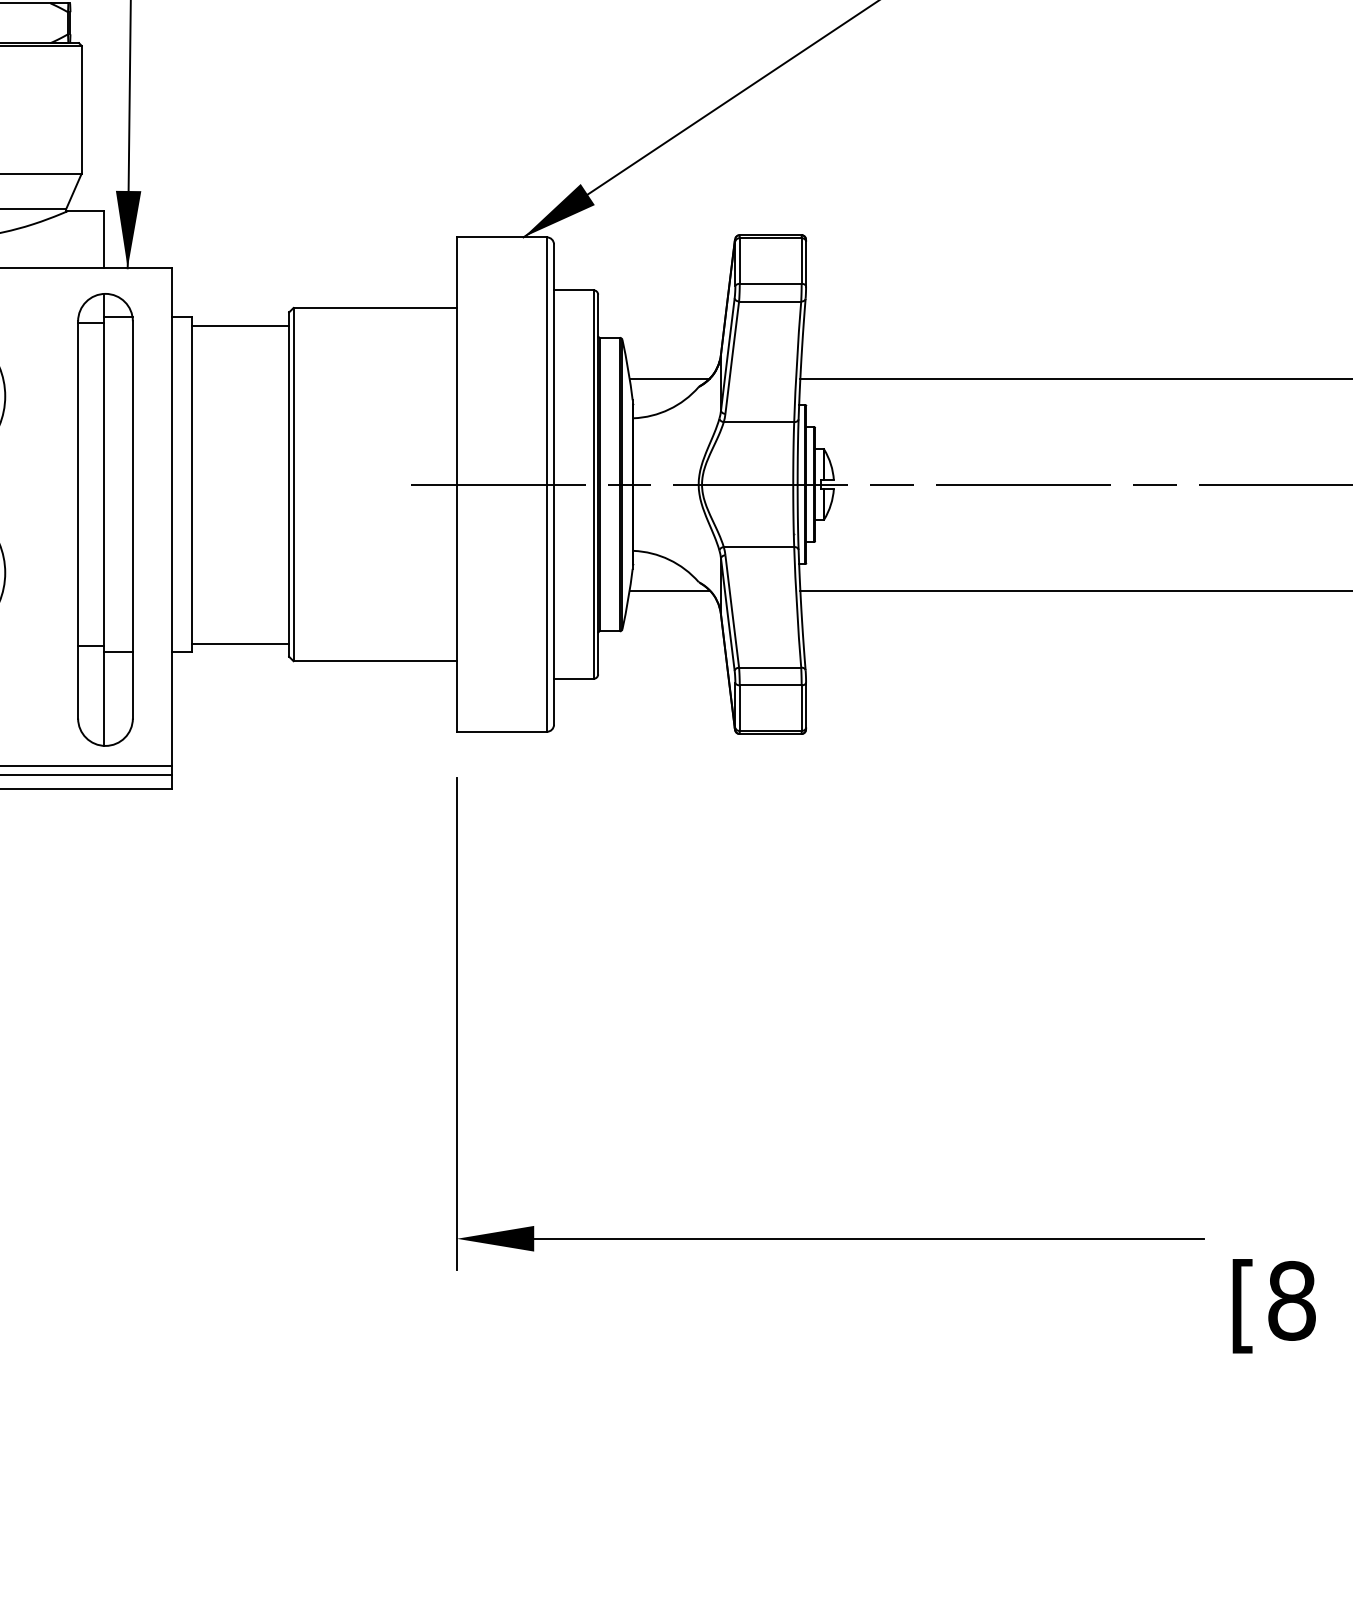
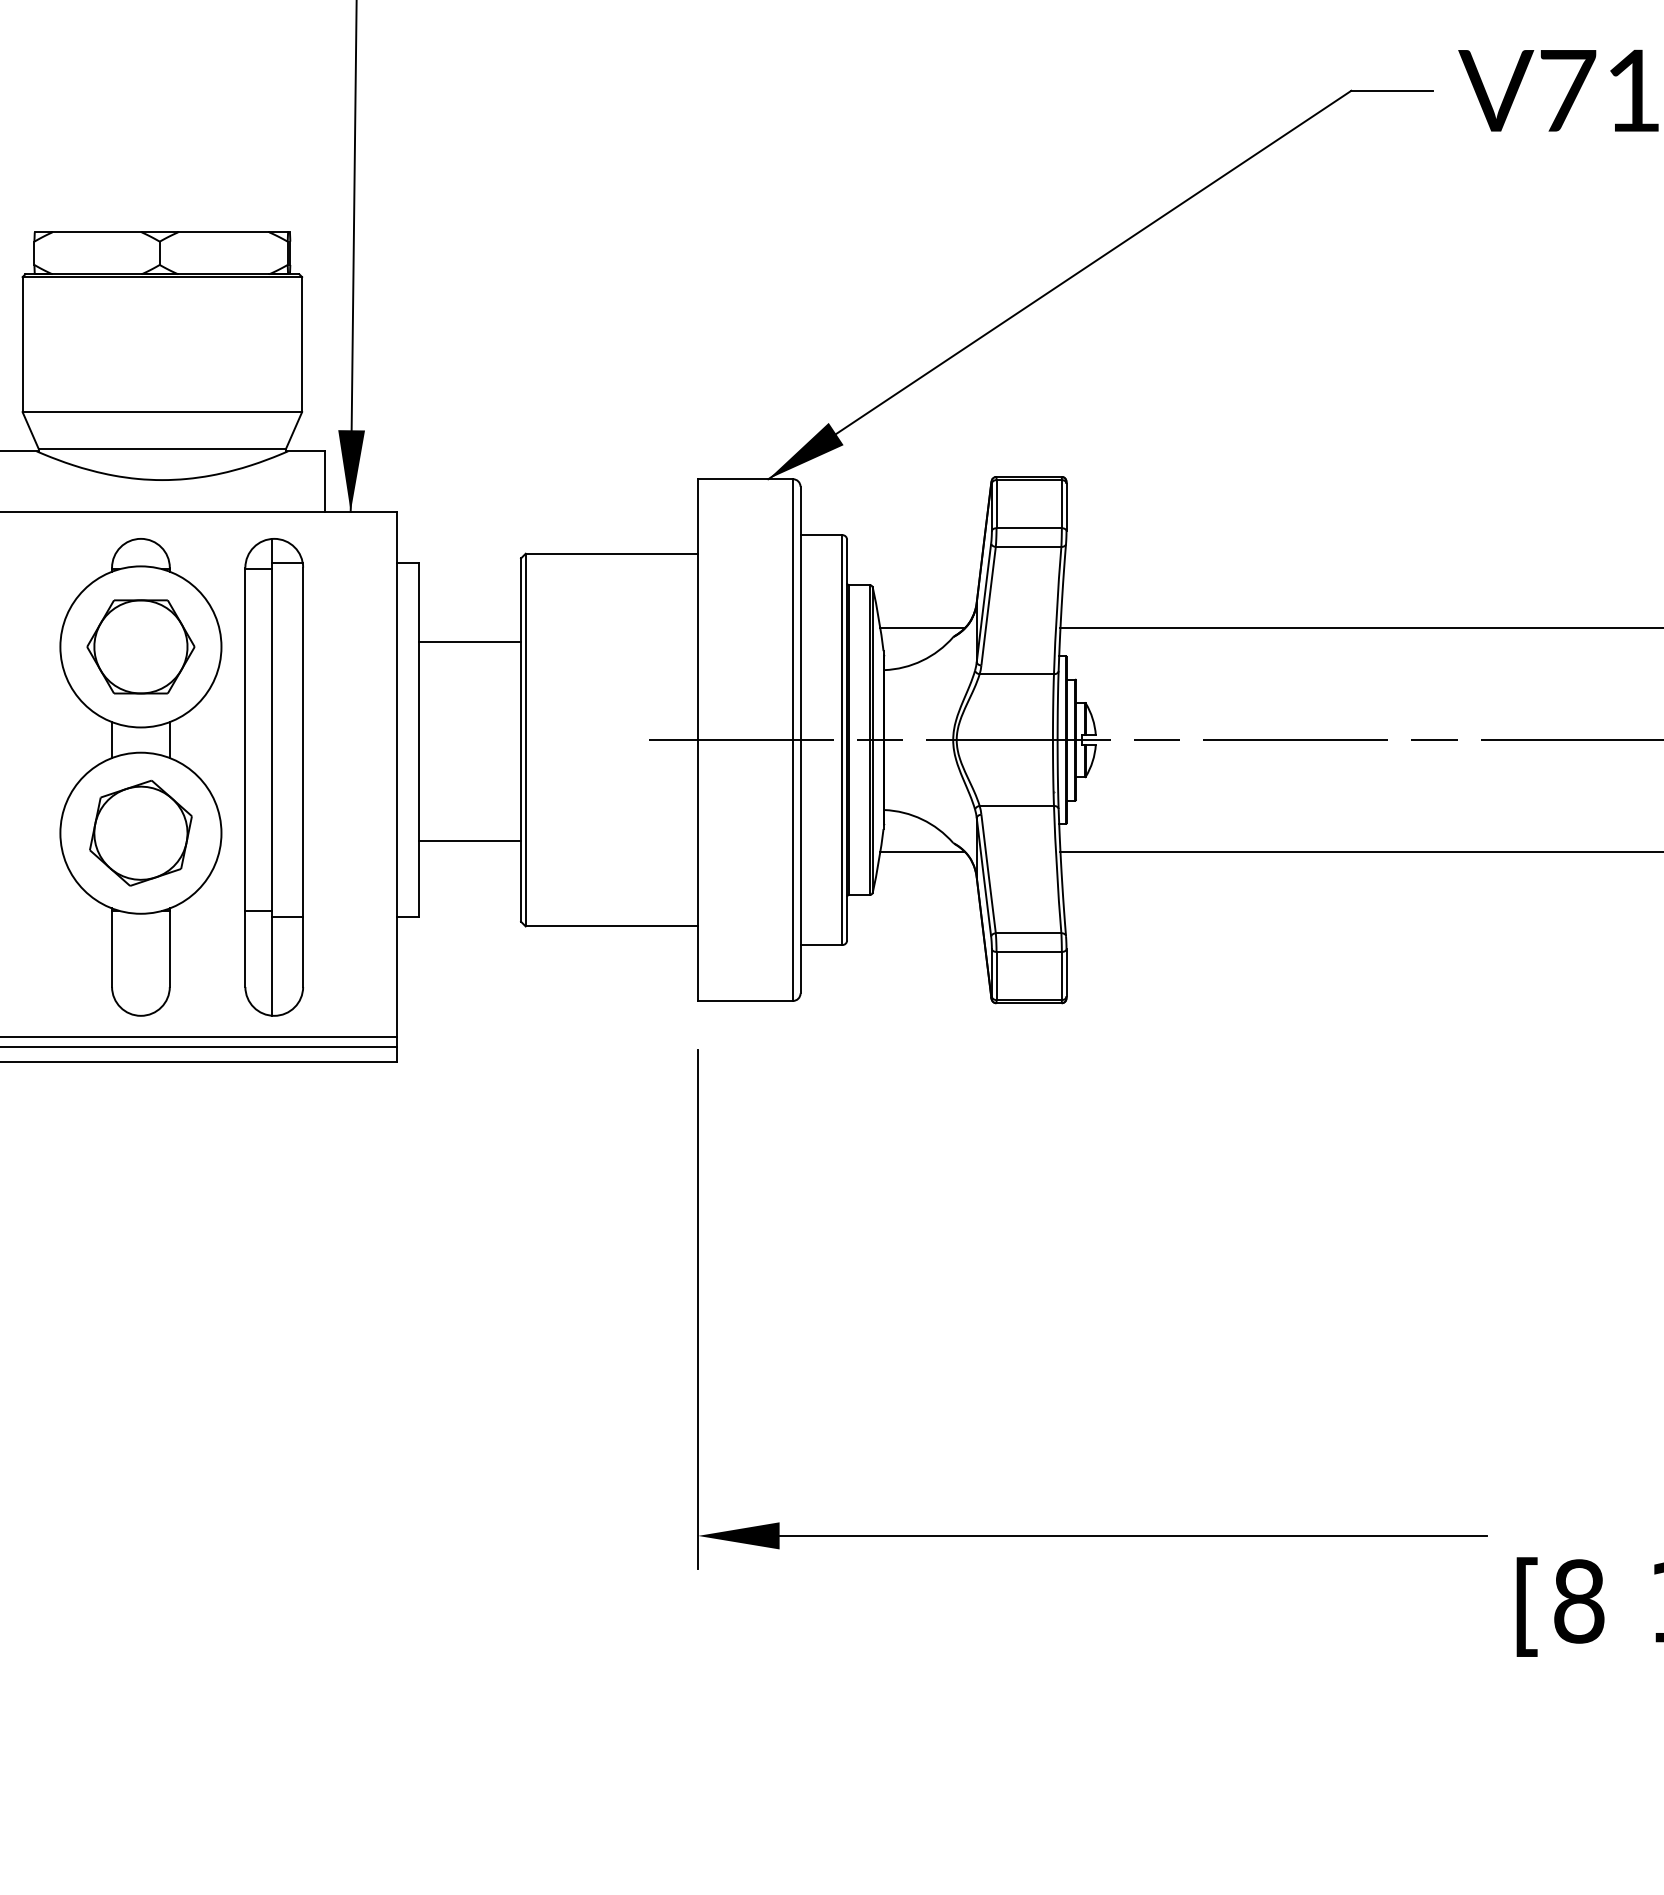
line: (240, 325) -> (469, 642), moved
part: (104, 520) -> (273, 777), moved
line: (240, 643) -> (469, 840), moved

